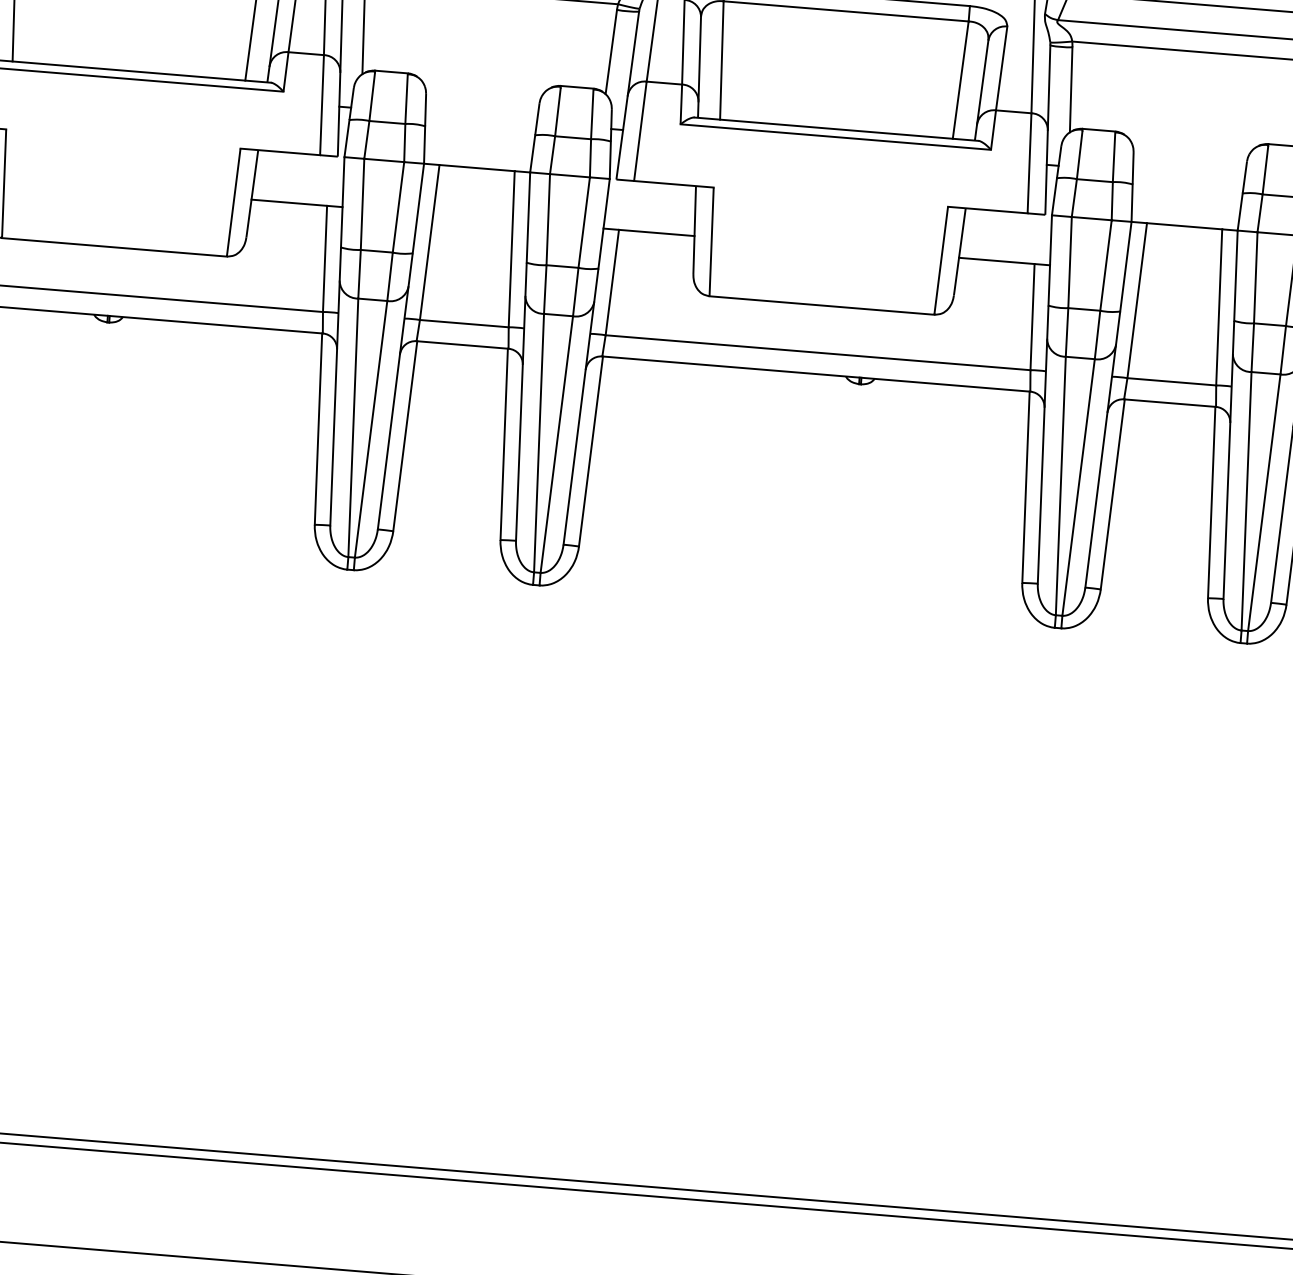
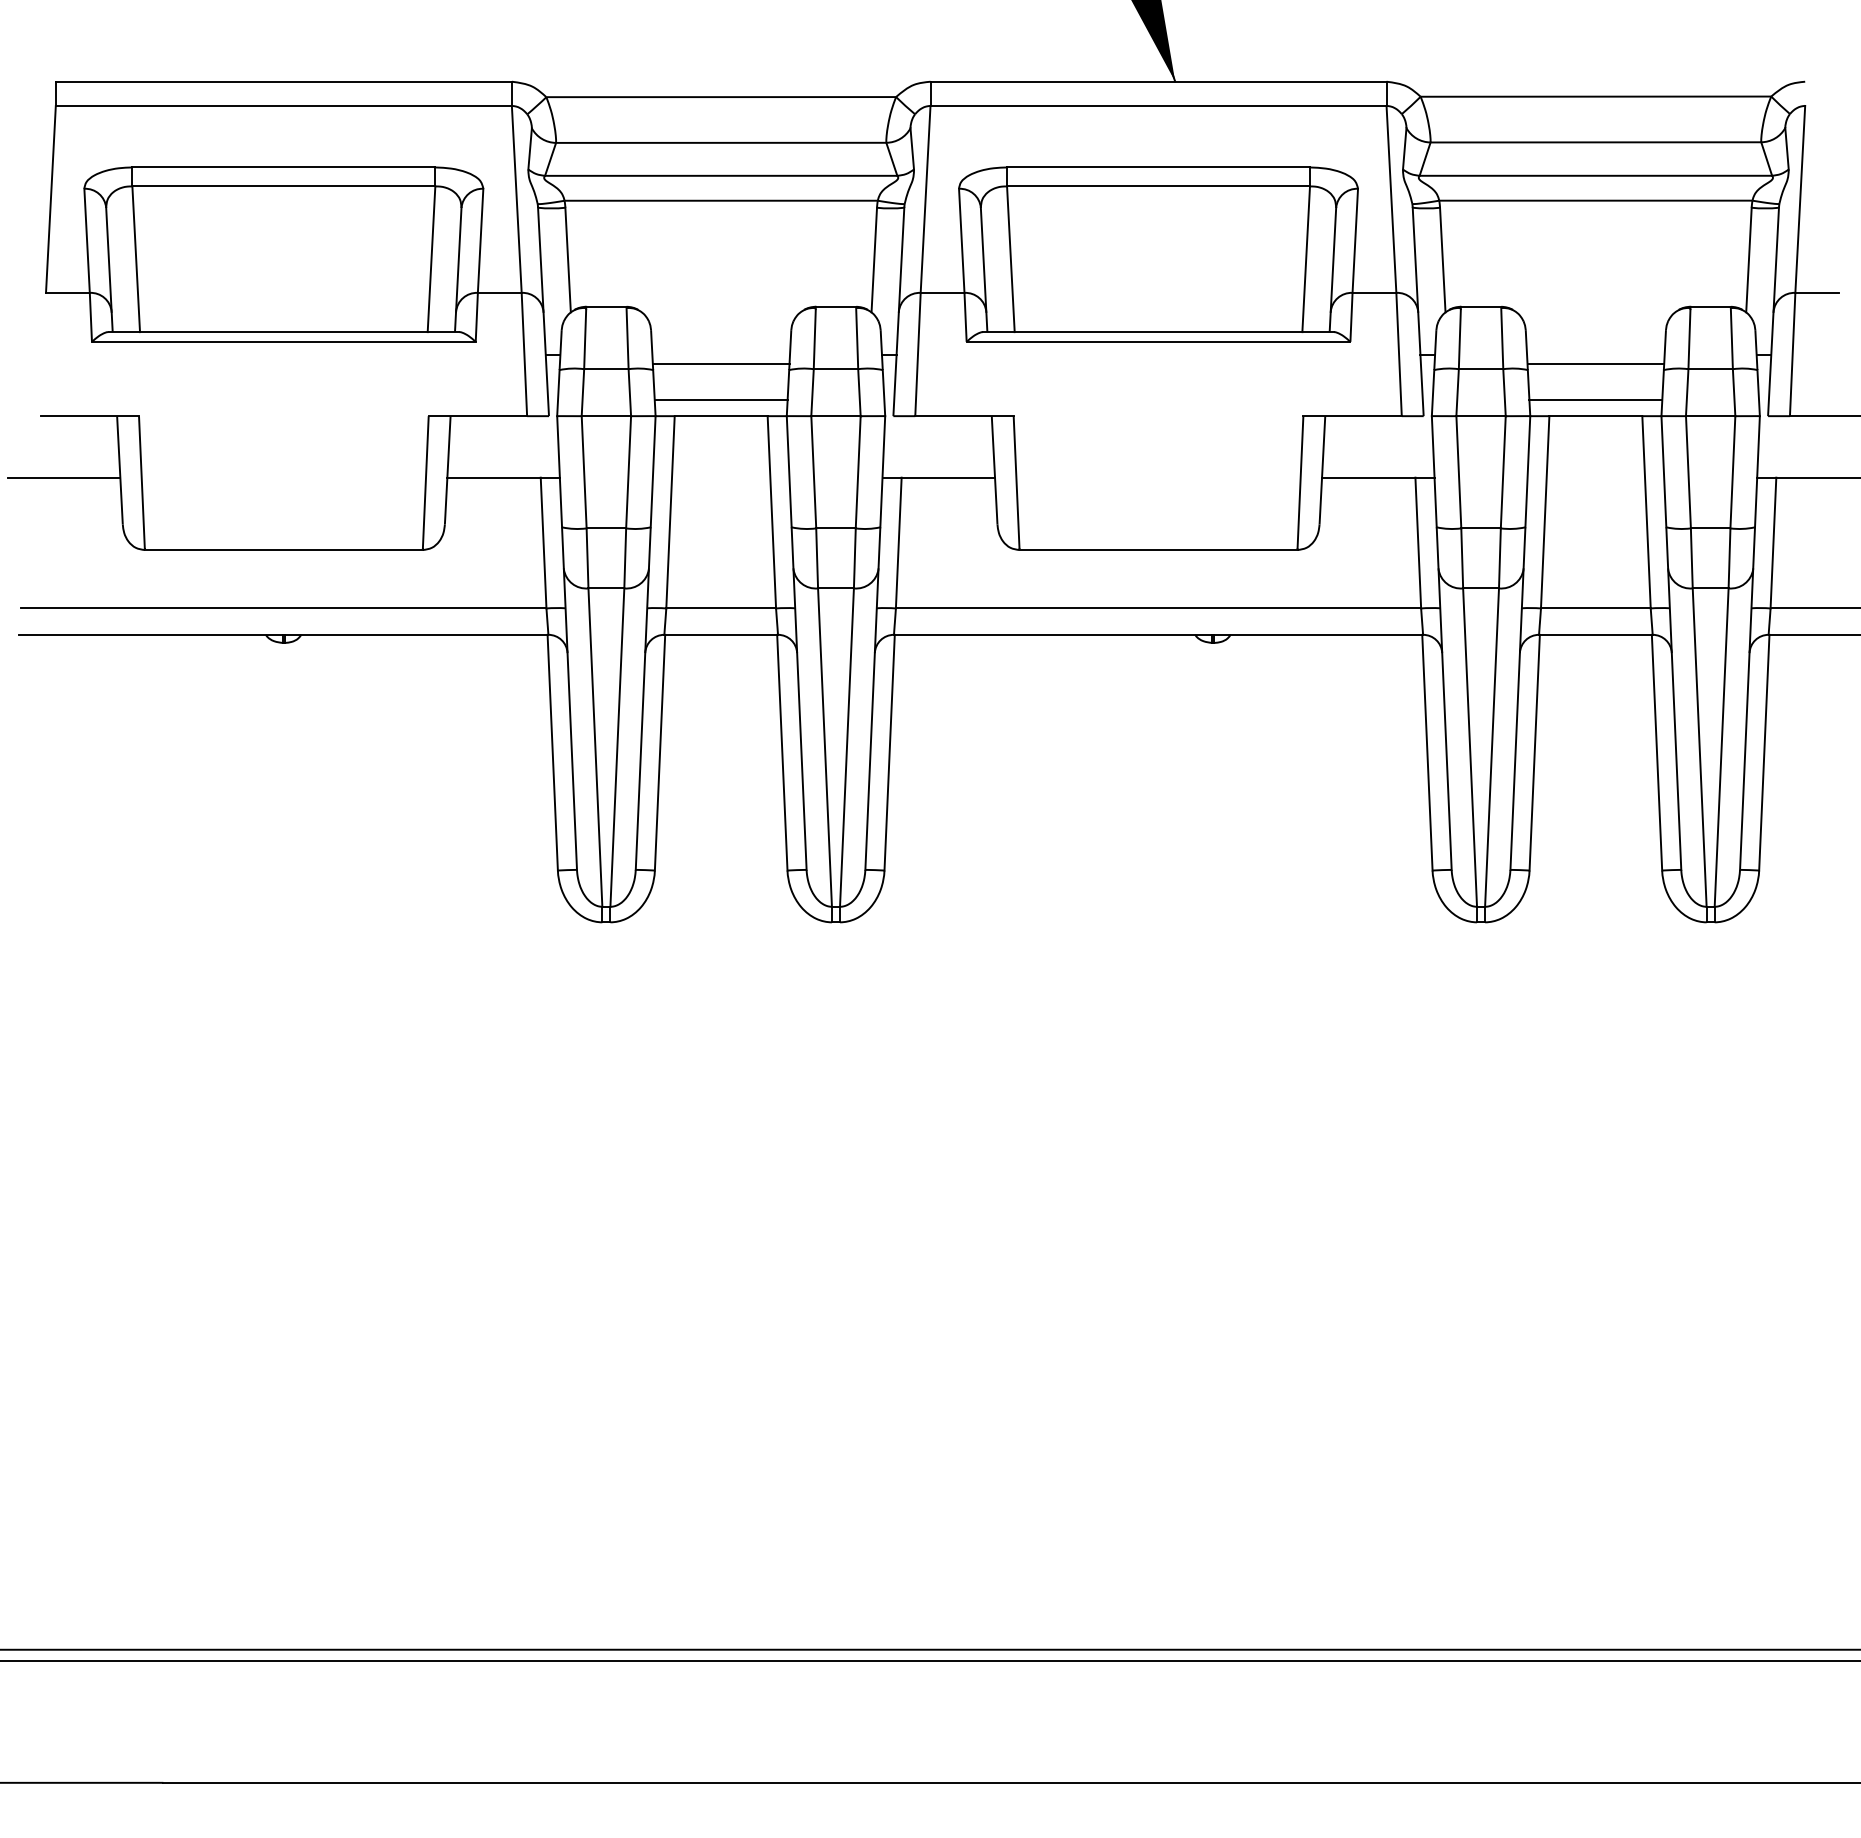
line: (479, 126) -> (720, 364), added
line: (477, 154) -> (720, 399), added
line: (1187, 184) -> (1595, 364), added
line: (1185, 212) -> (1595, 399), added

